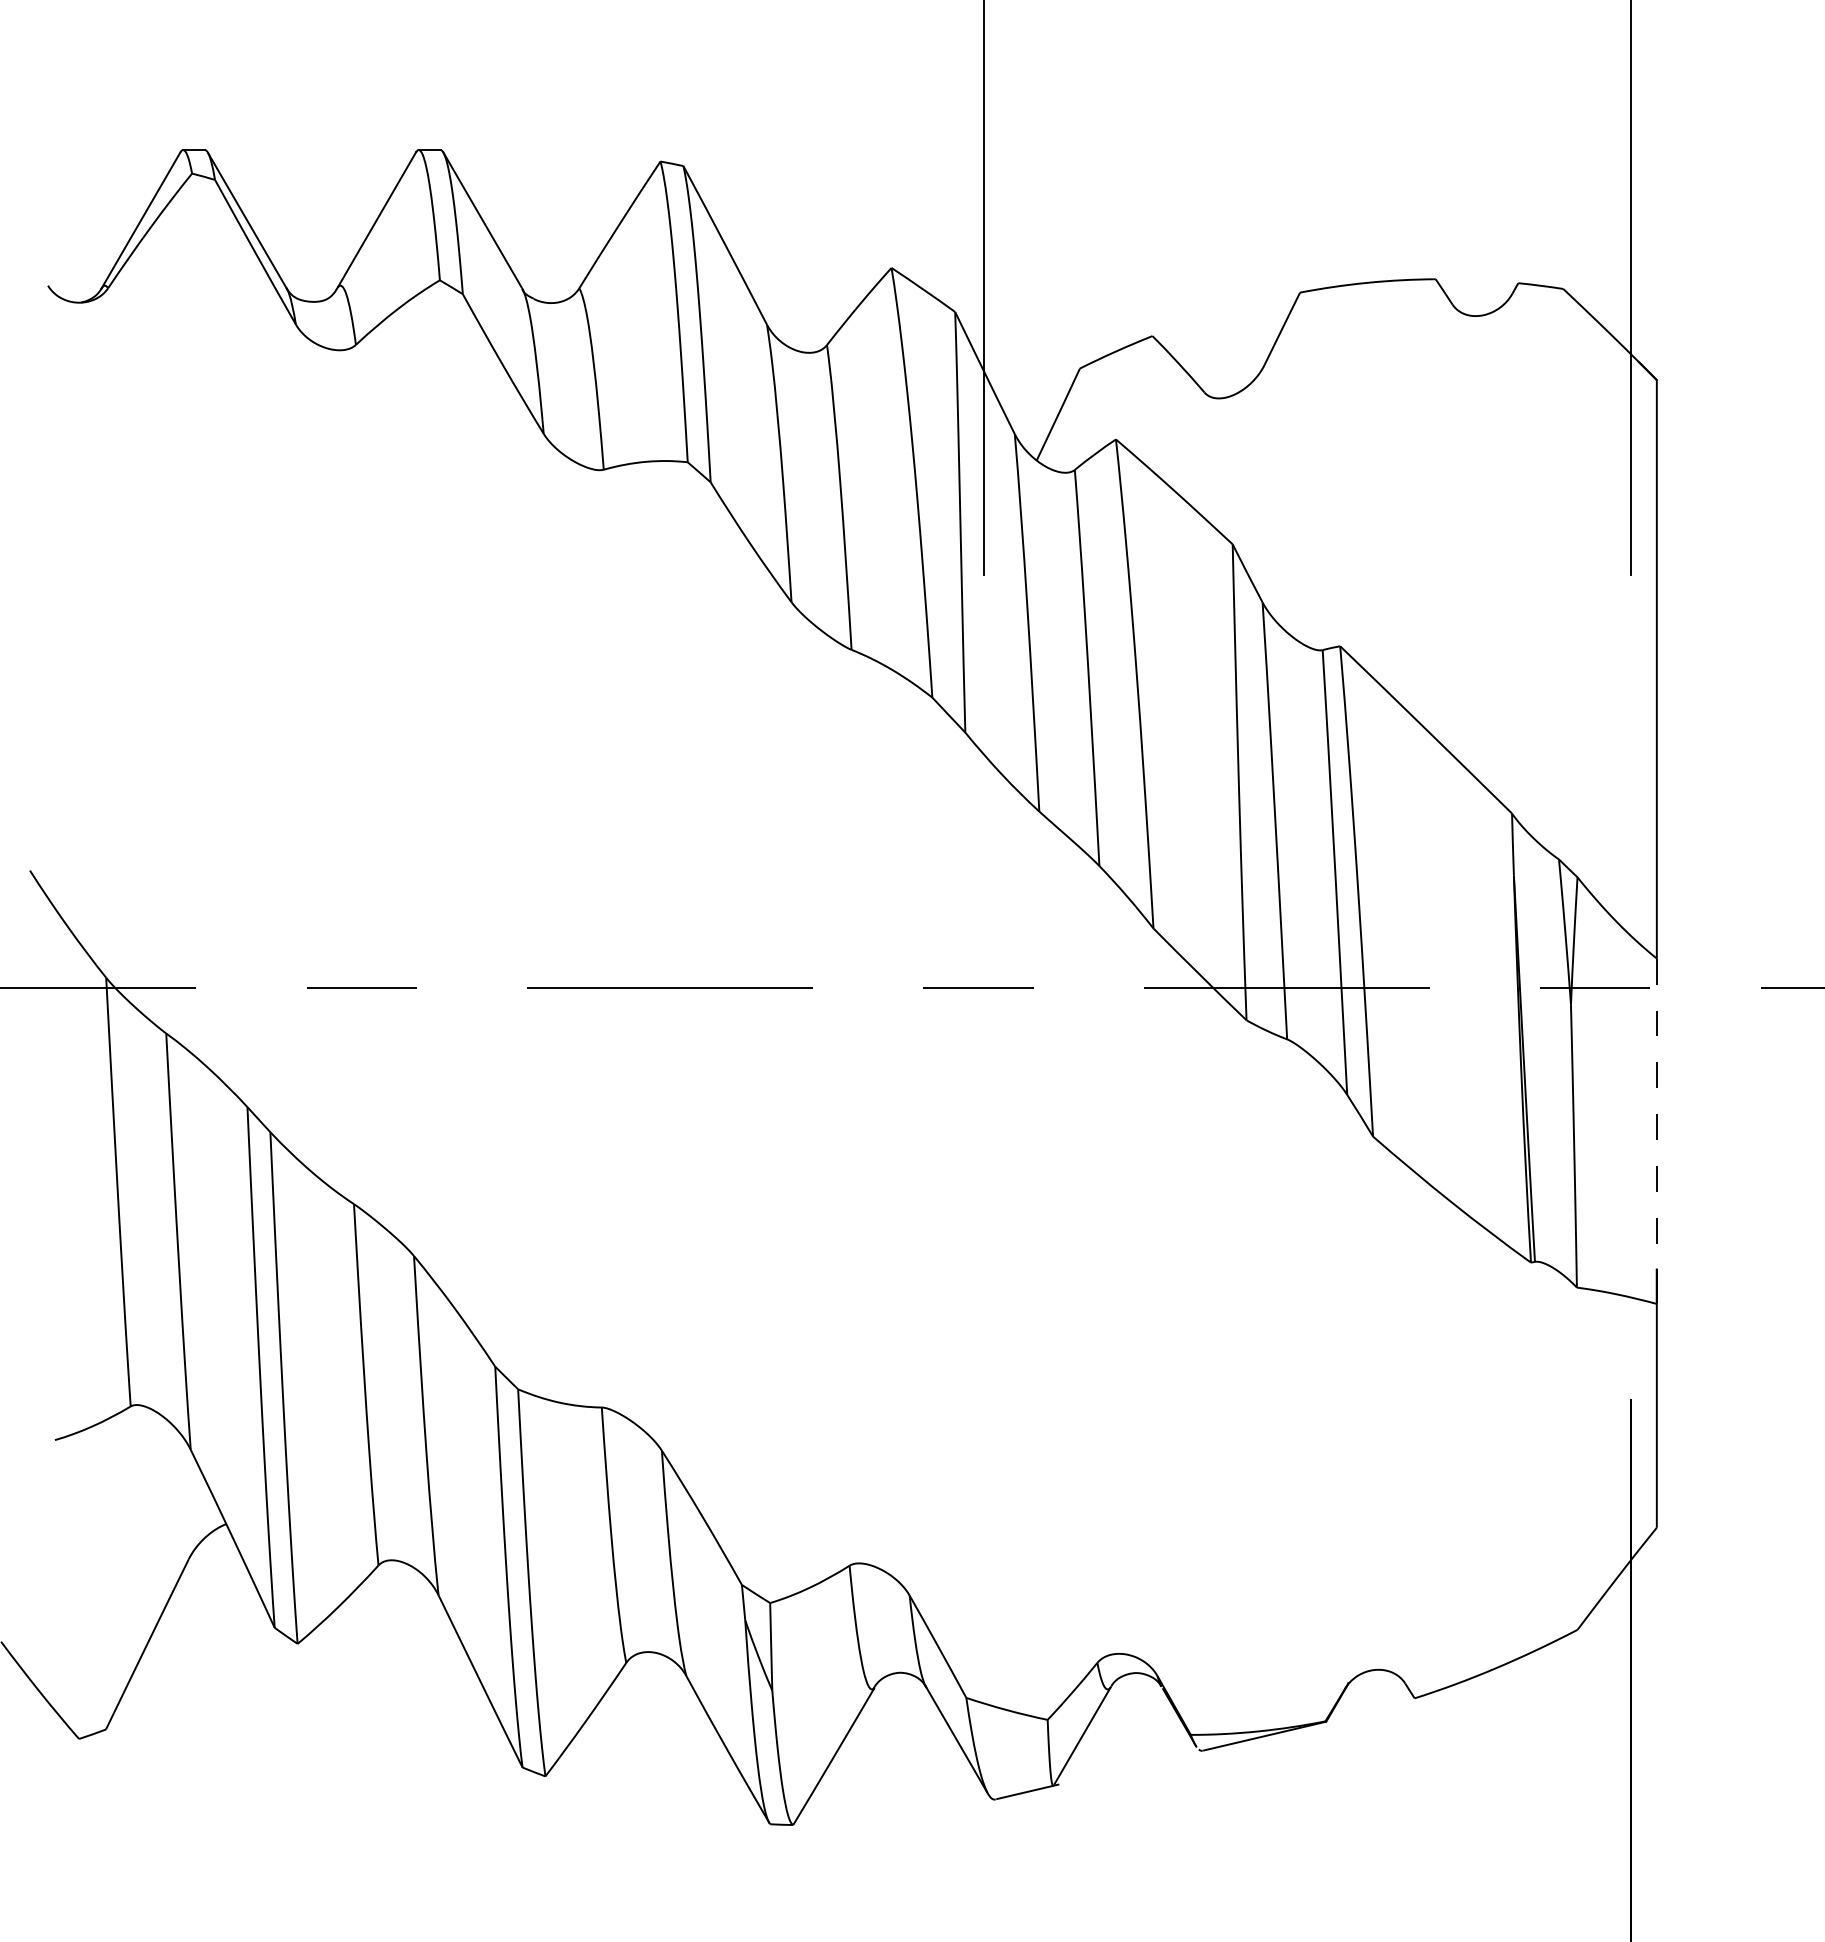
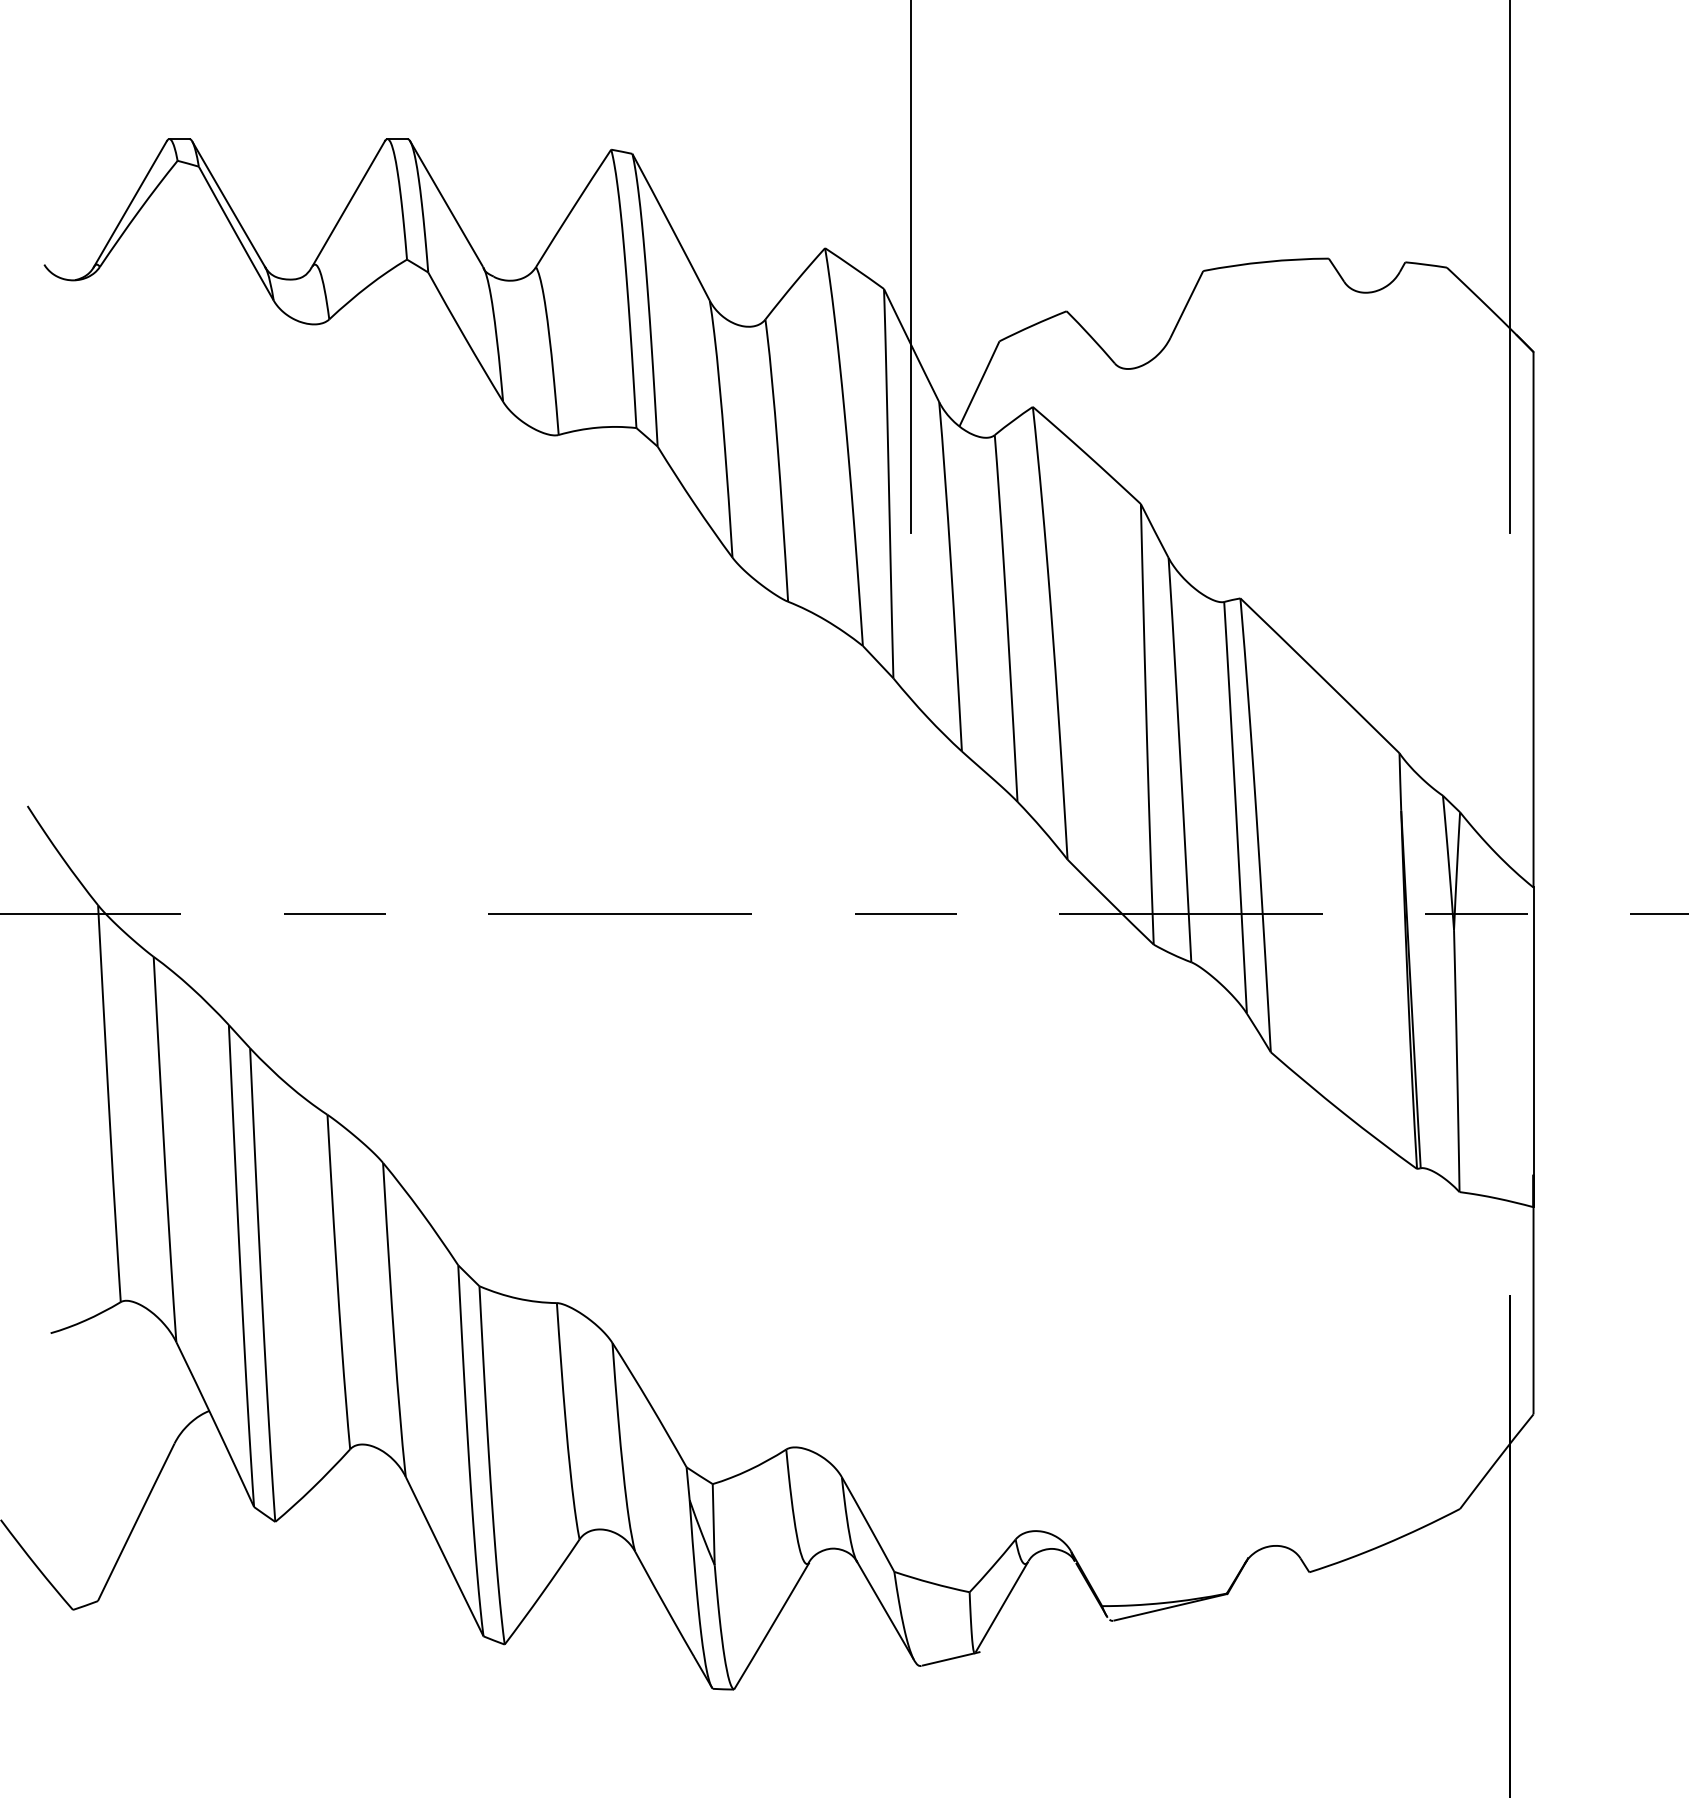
line: (1656, 1131) -> (1533, 1047), dashed -> solid

